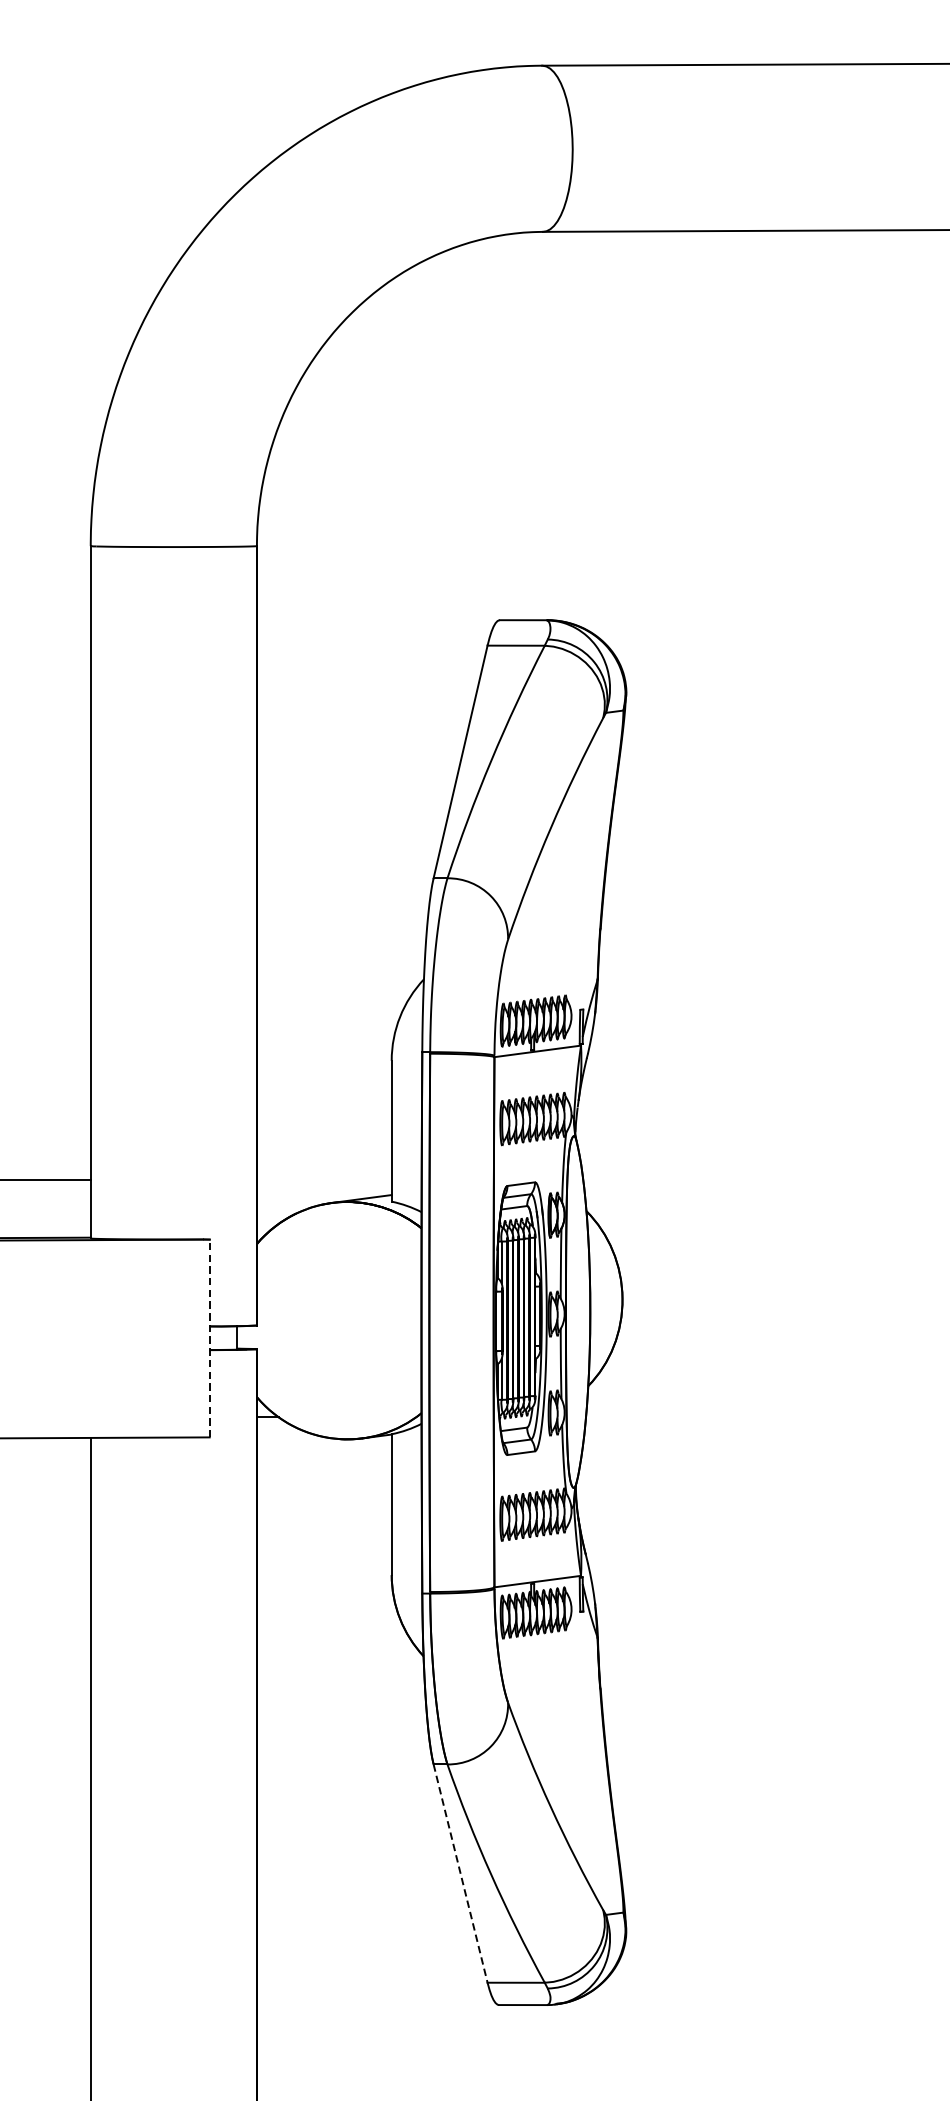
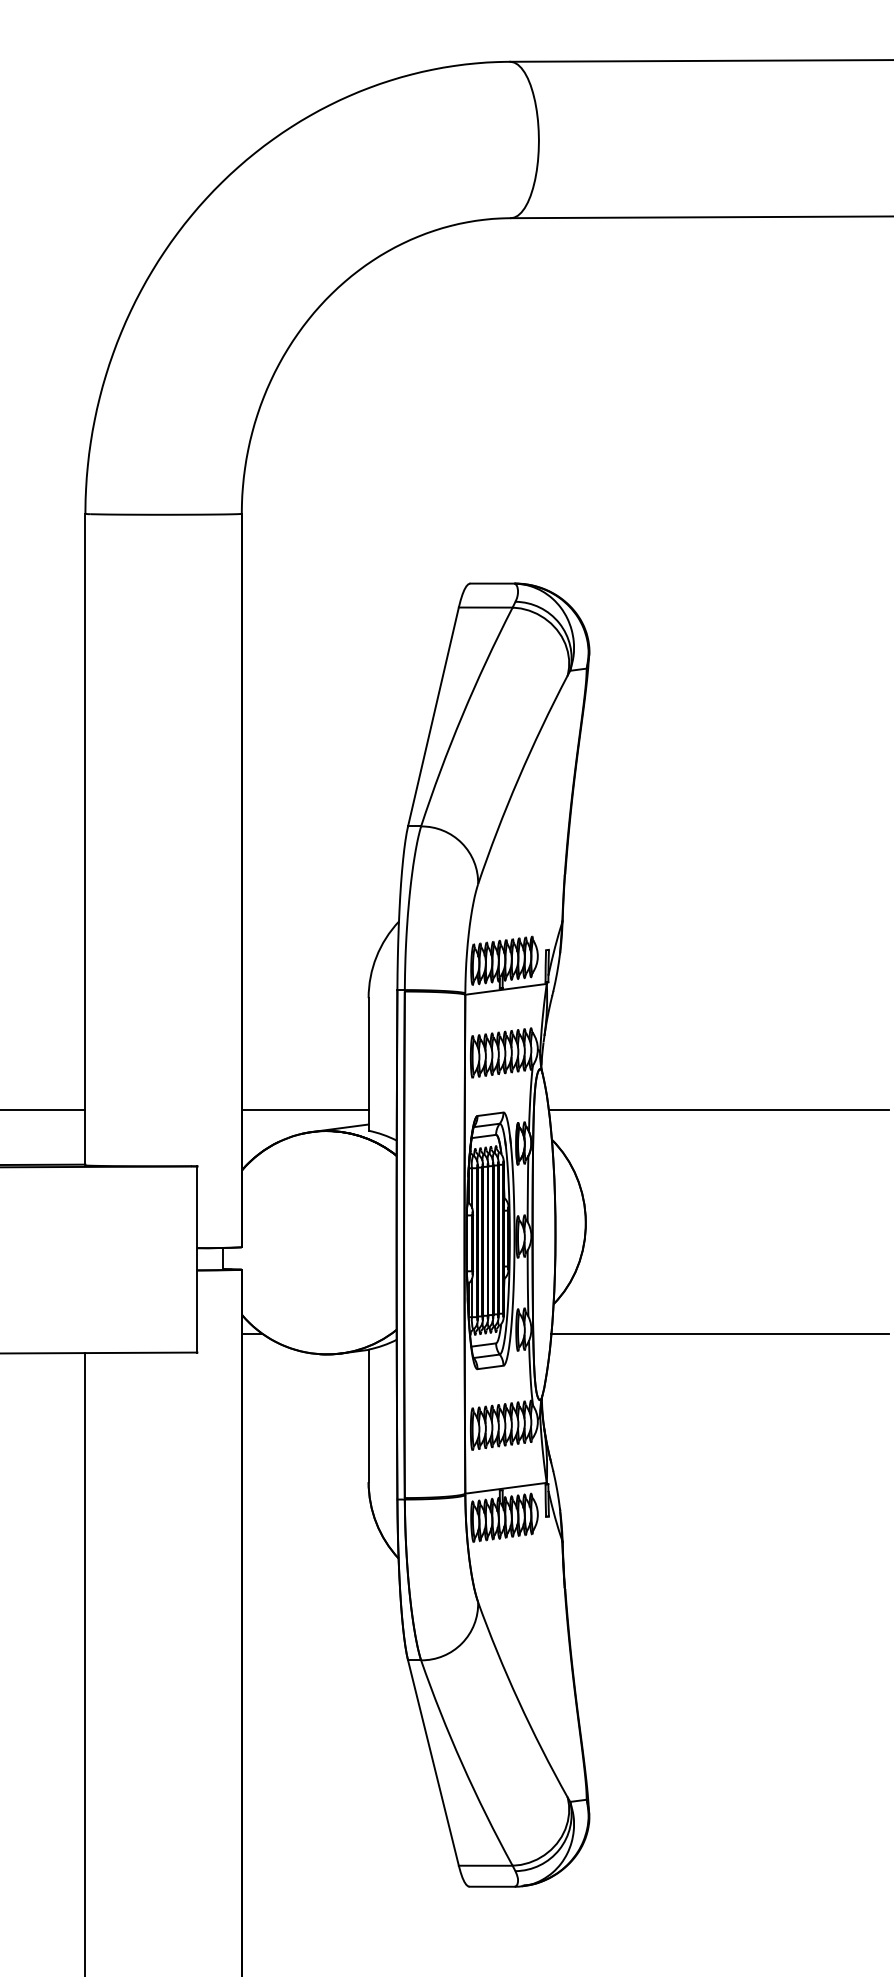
line: (323, 1180) -> (304, 1110), added
line: (763, 1180) -> (718, 1110), added
line: (209, 1338) -> (197, 1259), dashed -> solid
line: (764, 1417) -> (719, 1333), added
line: (460, 1874) -> (433, 1763), dashed -> solid

